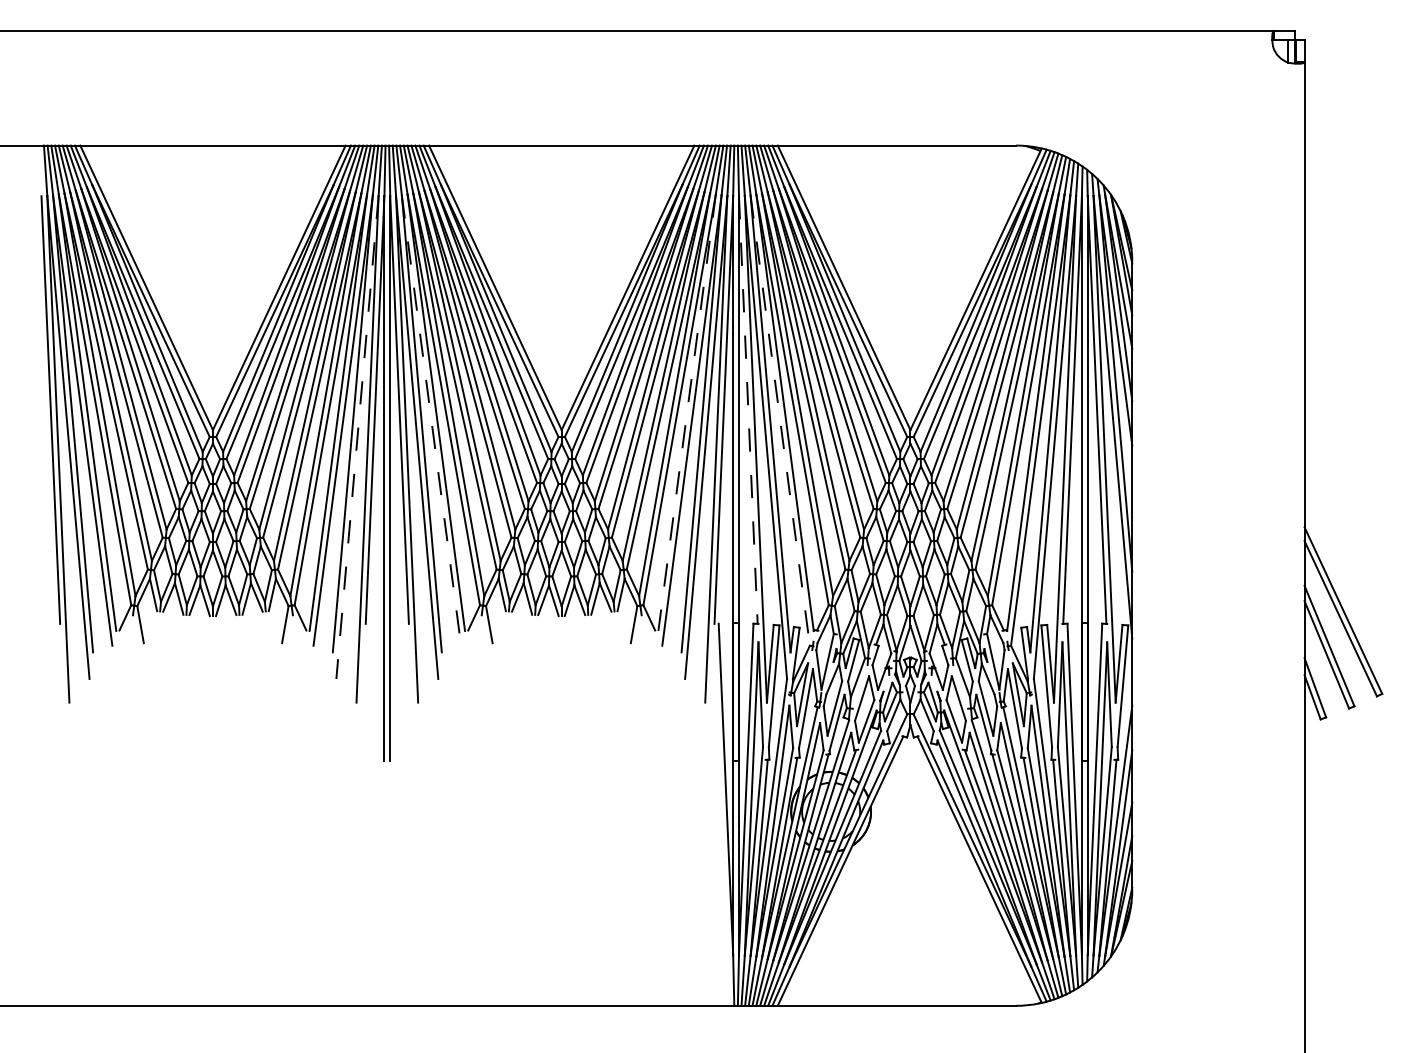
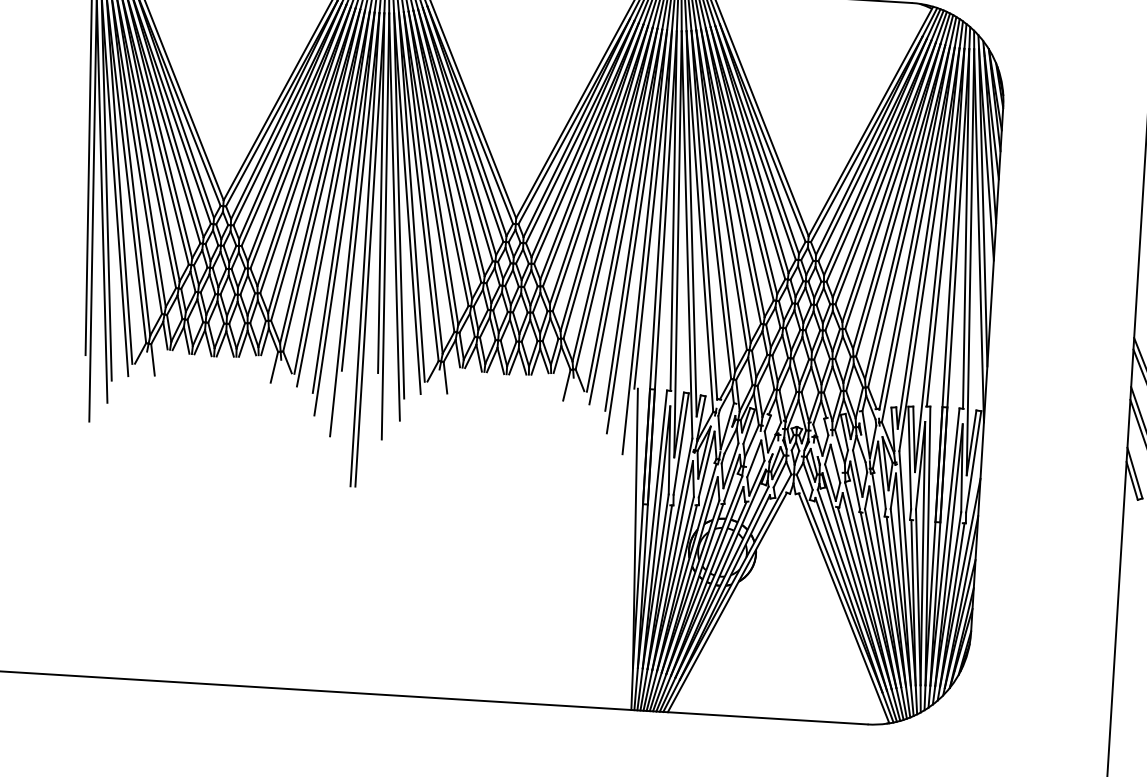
line: (748, 410) -> (673, 211), dashed -> solid
line: (687, 413) -> (622, 210), dashed -> solid
line: (431, 421) -> (407, 204), dashed -> solid
line: (780, 421) -> (700, 222), dashed -> solid
line: (357, 437) -> (344, 214), dashed -> solid

